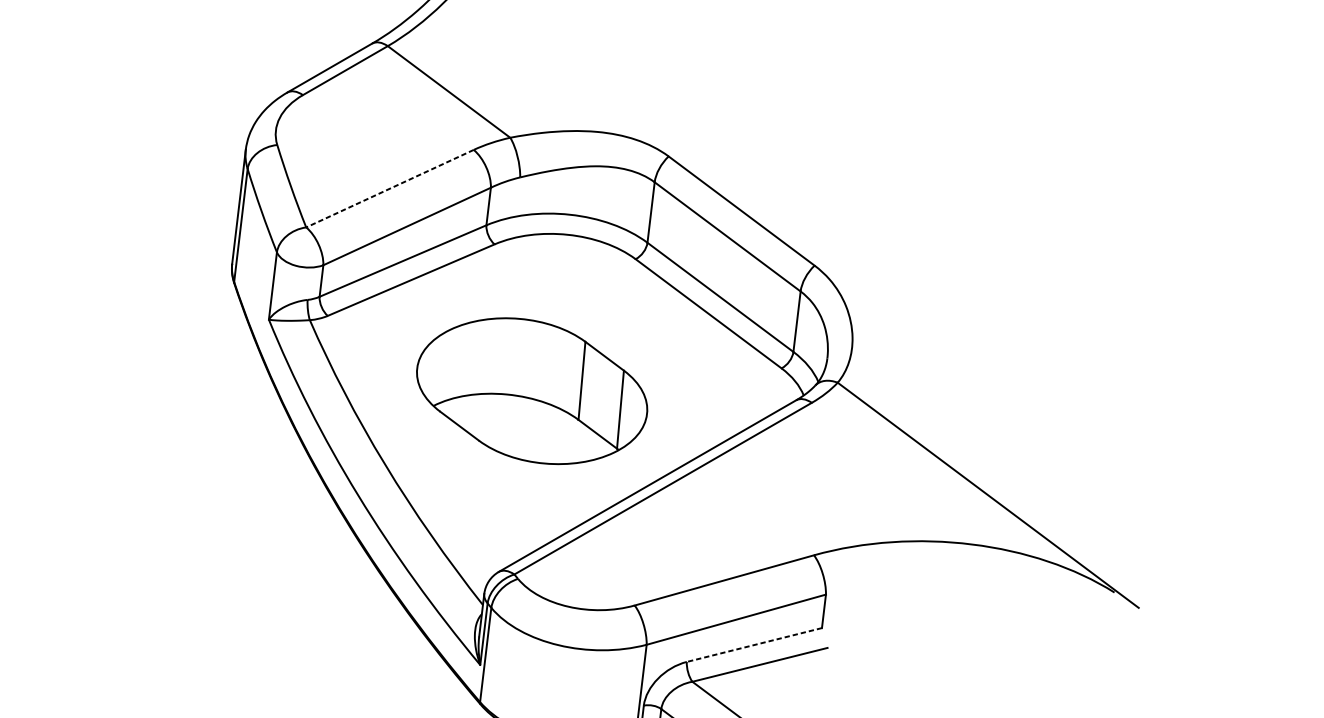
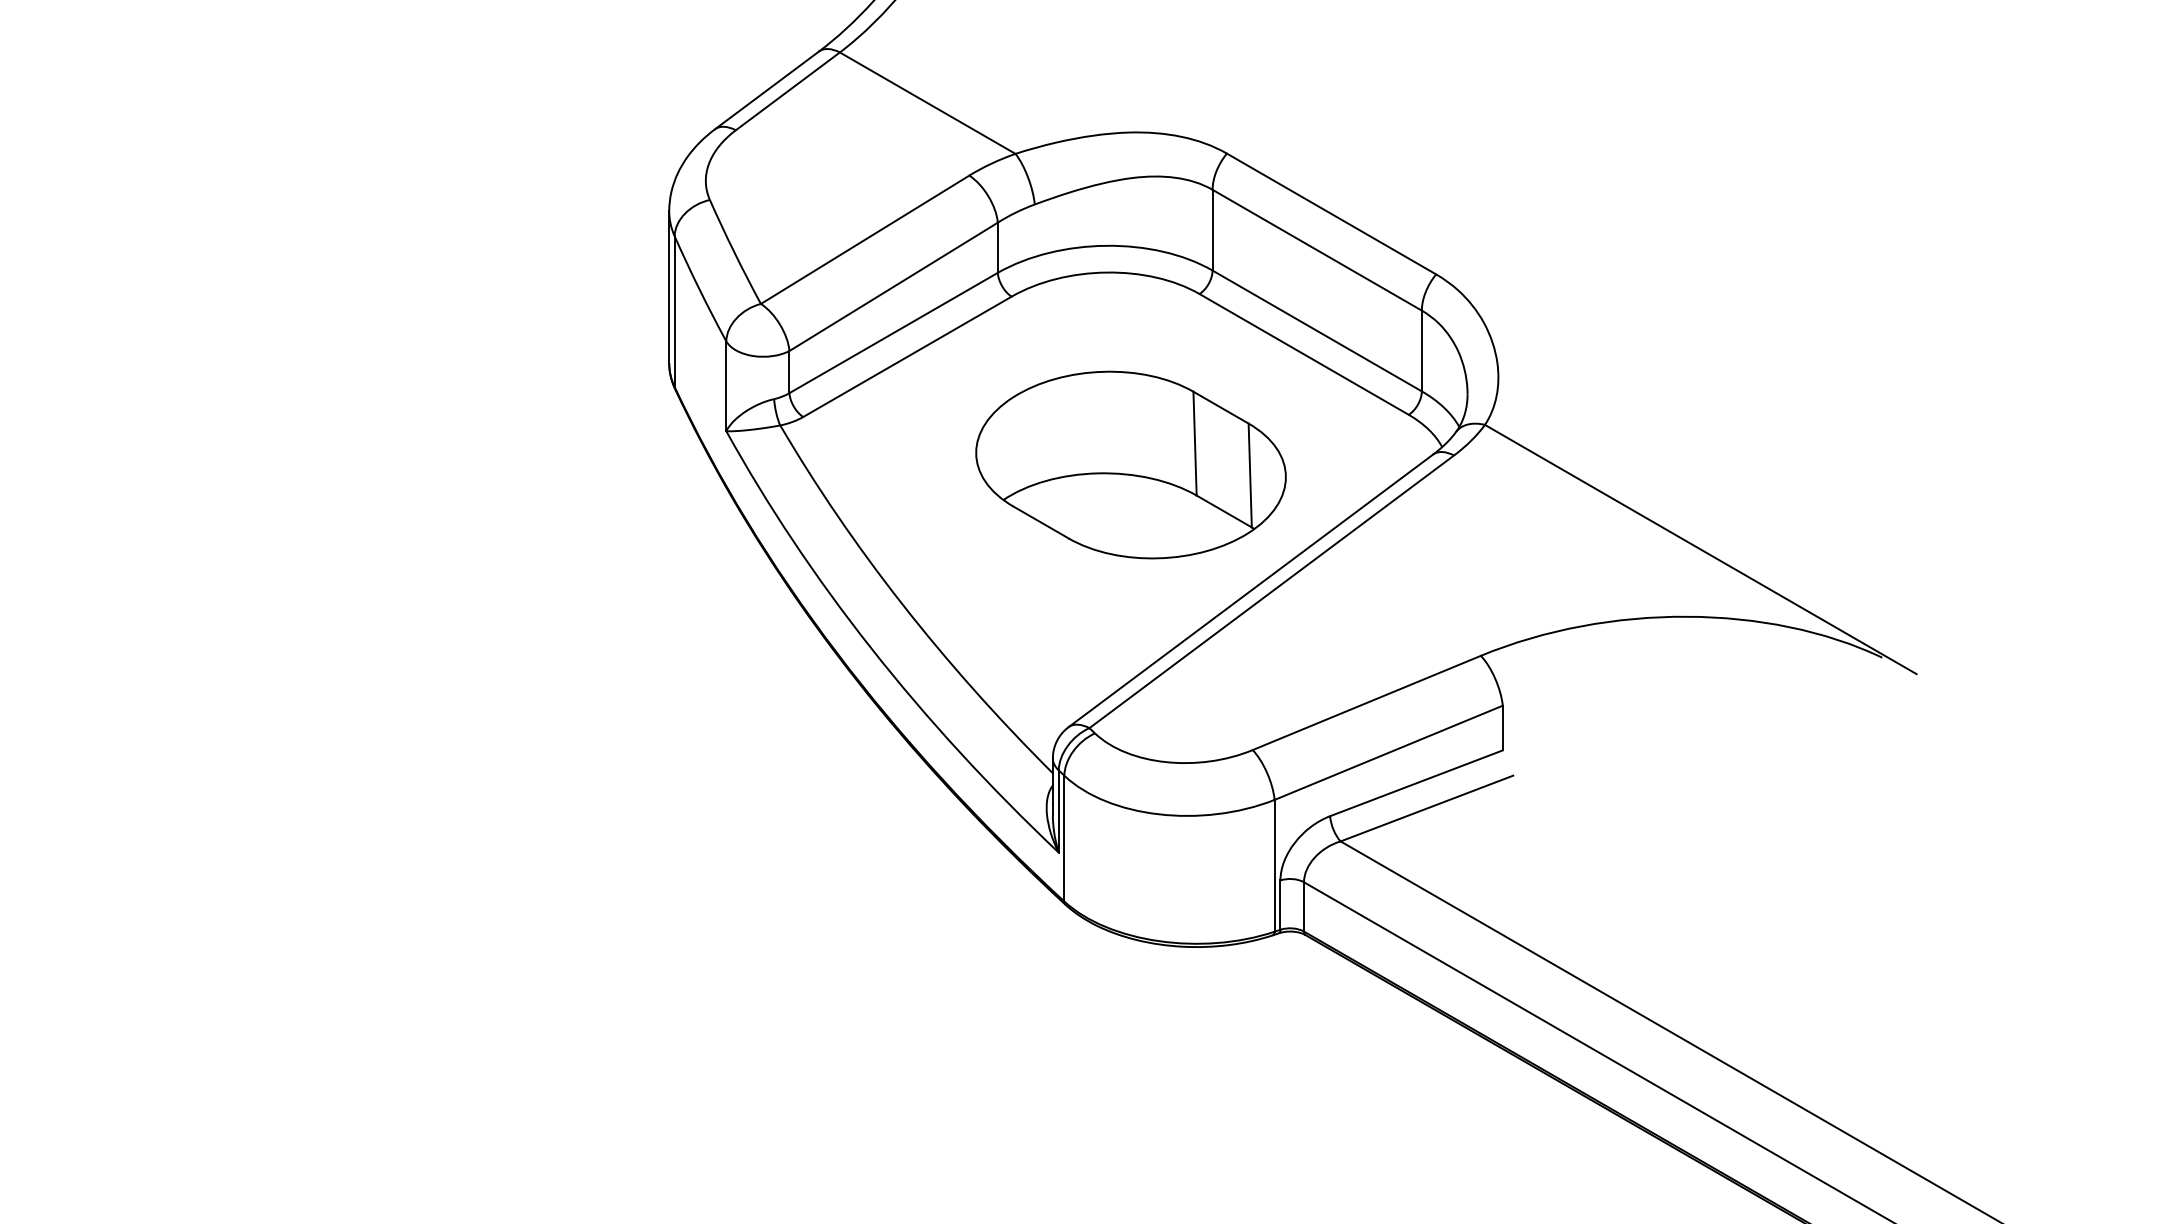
line: (389, 189) -> (864, 240), dashed -> solid
part: (531, 390) -> (1130, 464), moved
line: (754, 645) -> (1416, 783), dashed -> solid

